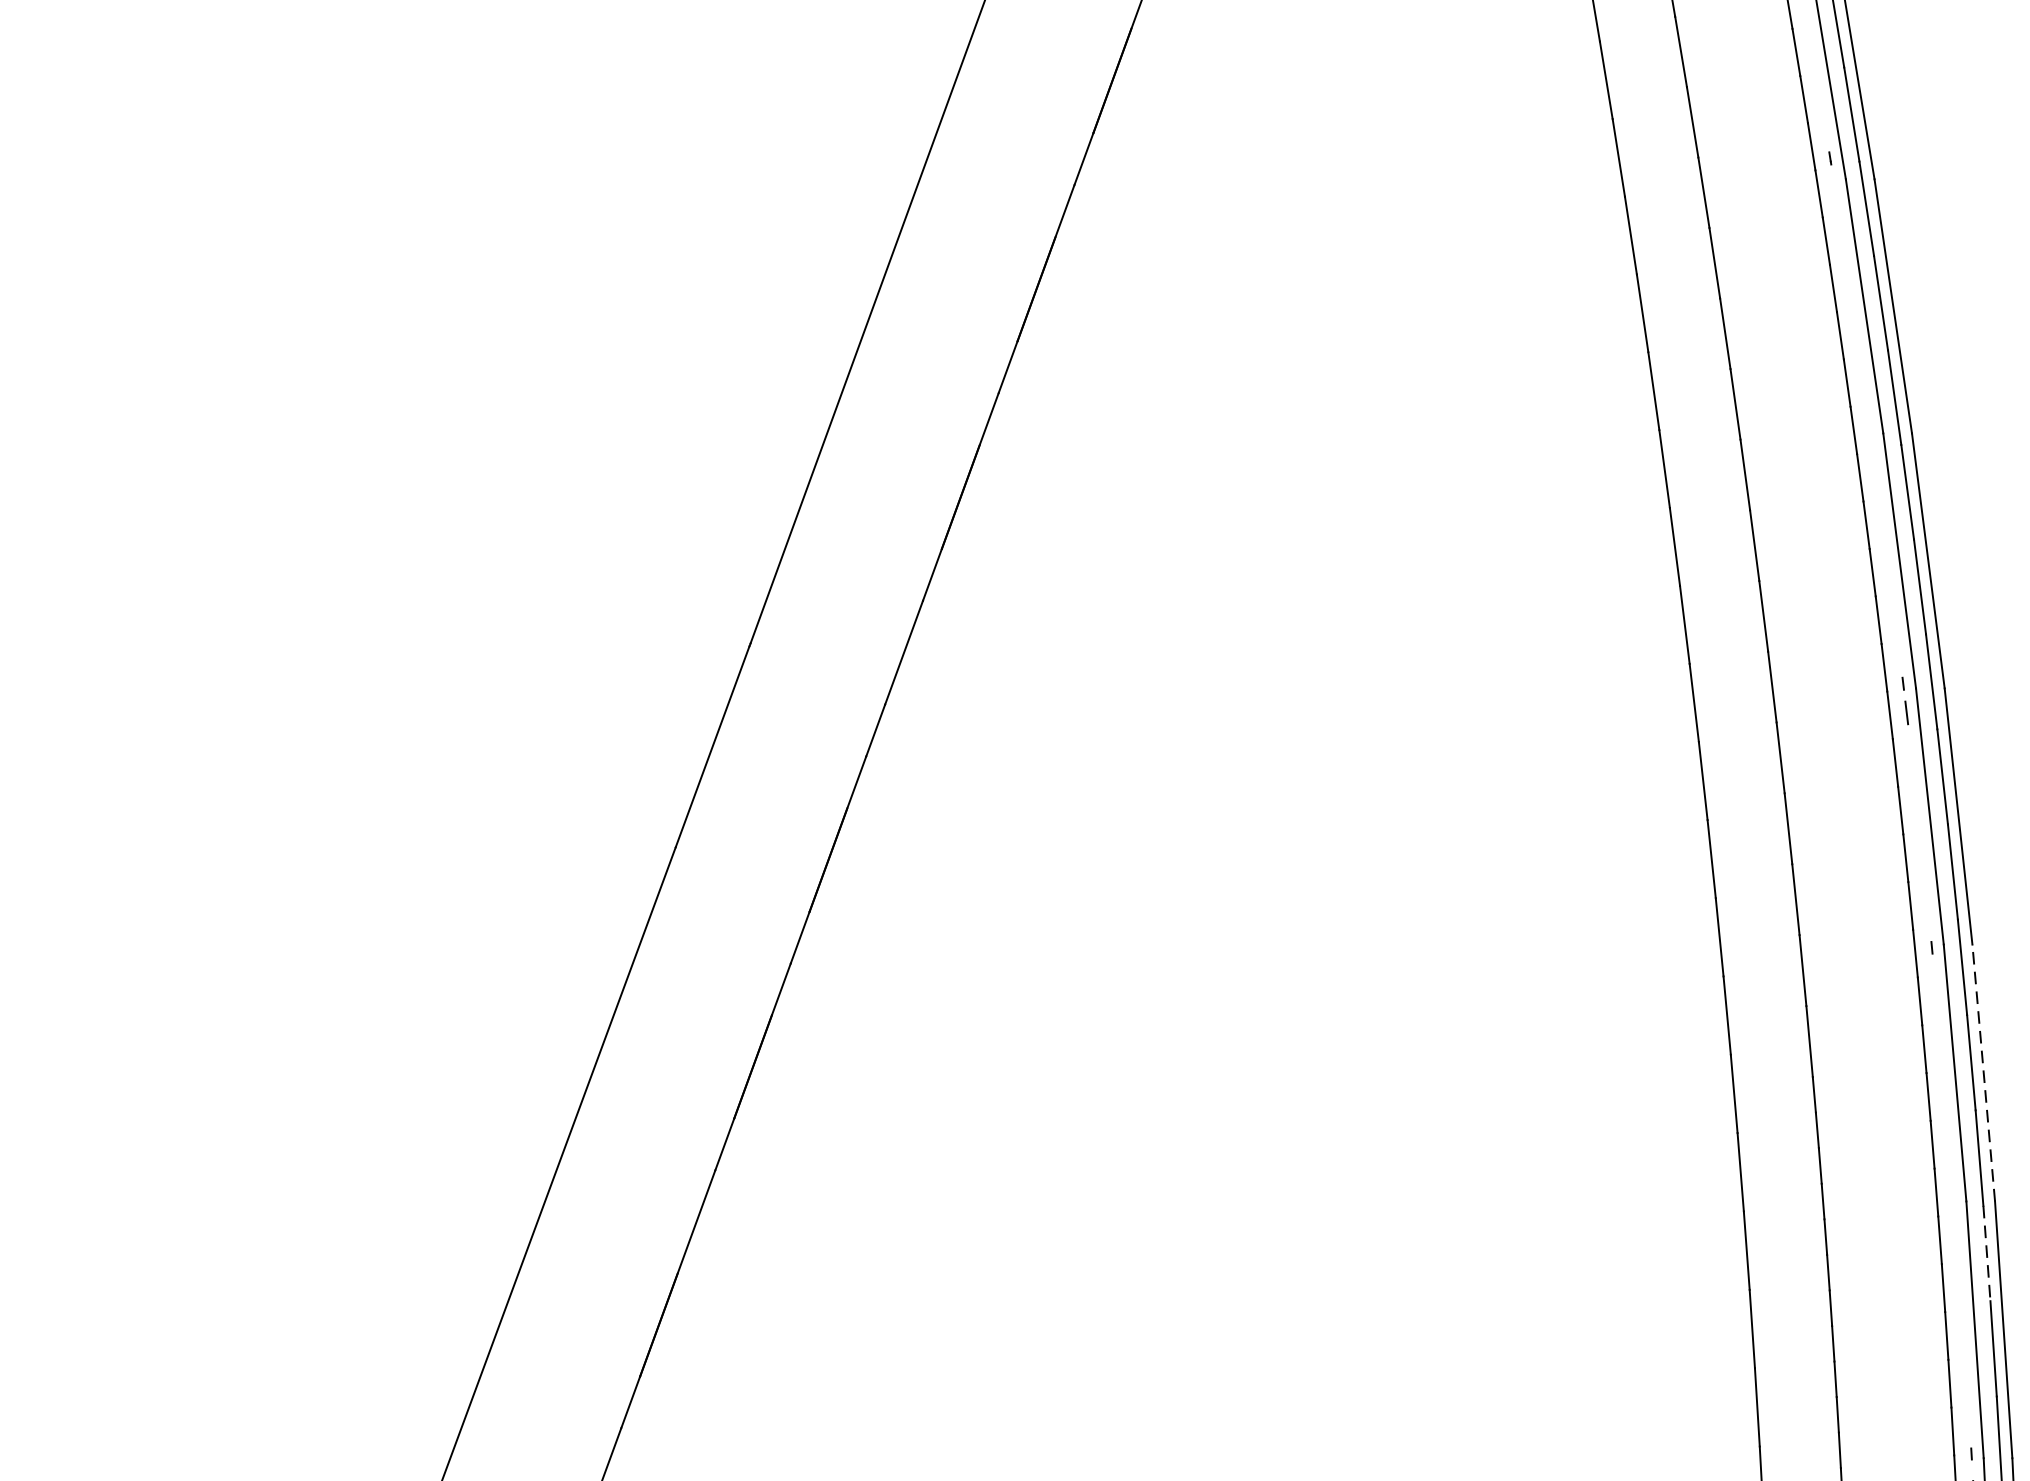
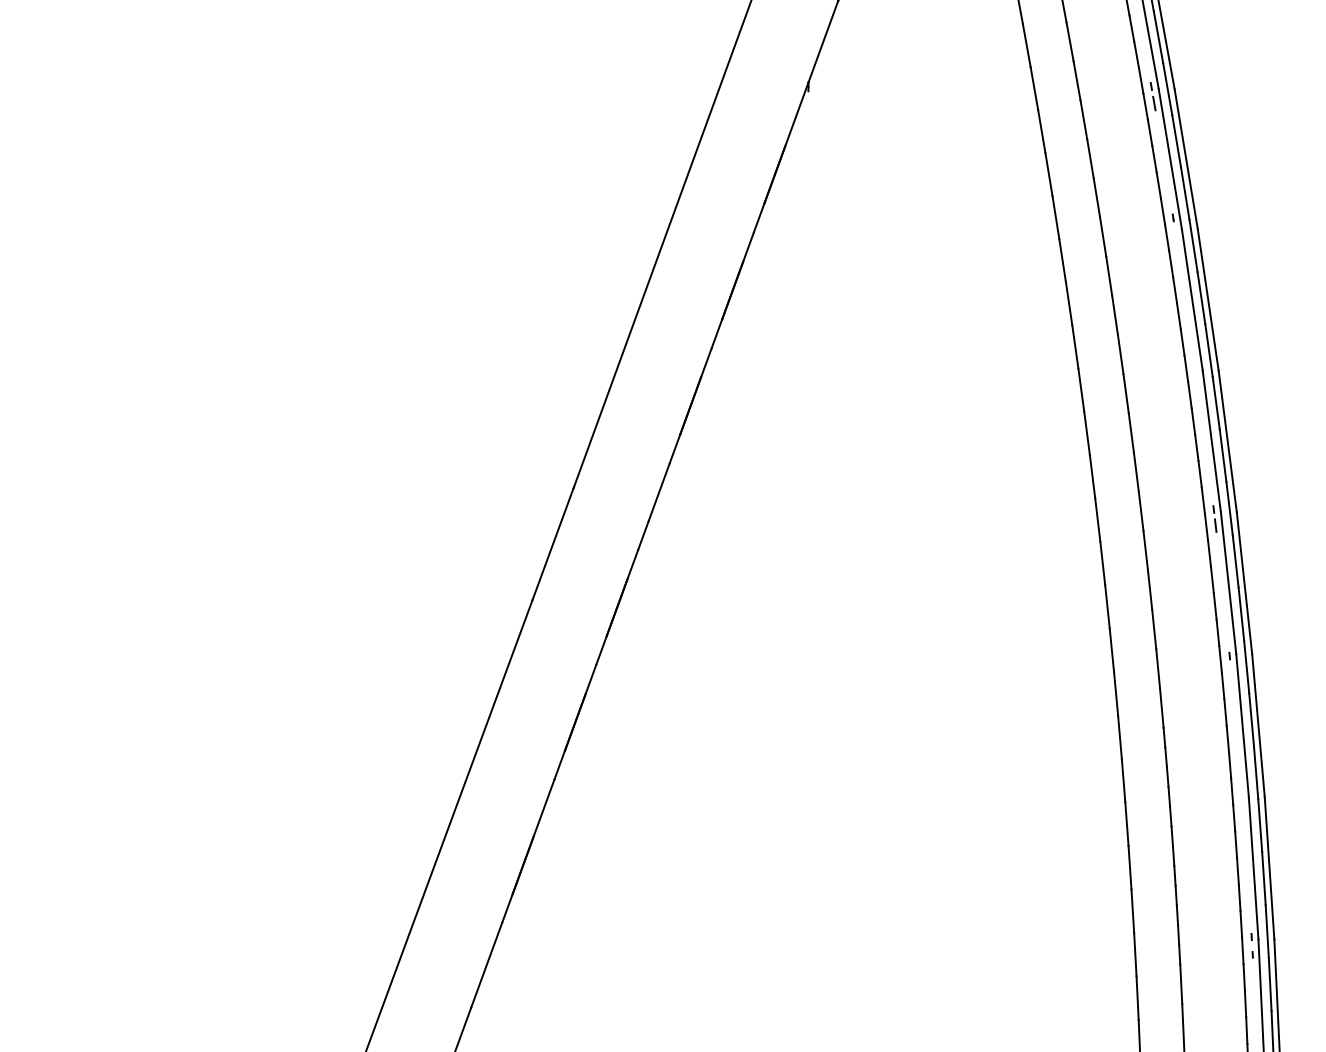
line: (1983, 1072) -> (1258, 725), dashed -> solid
line: (1987, 1253) -> (1260, 825), dashed -> solid

